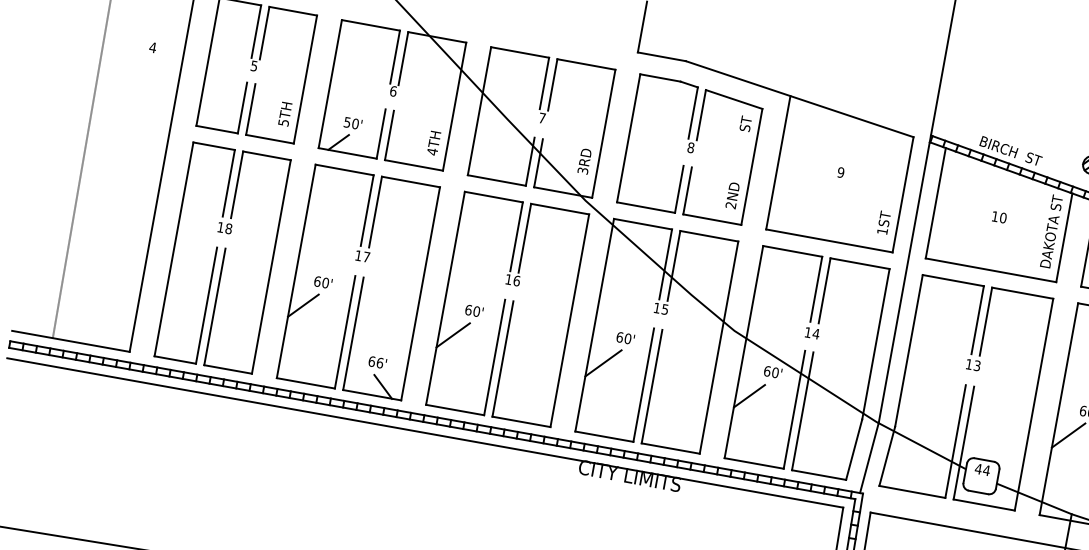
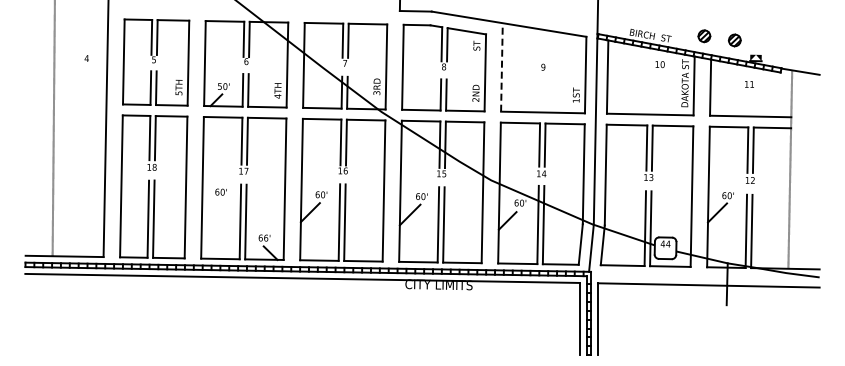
line: (777, 161) -> (501, 66), solid -> dashed
text: (998, 217) -> (659, 64), moved
line: (303, 304) -> (210, 208), removed

